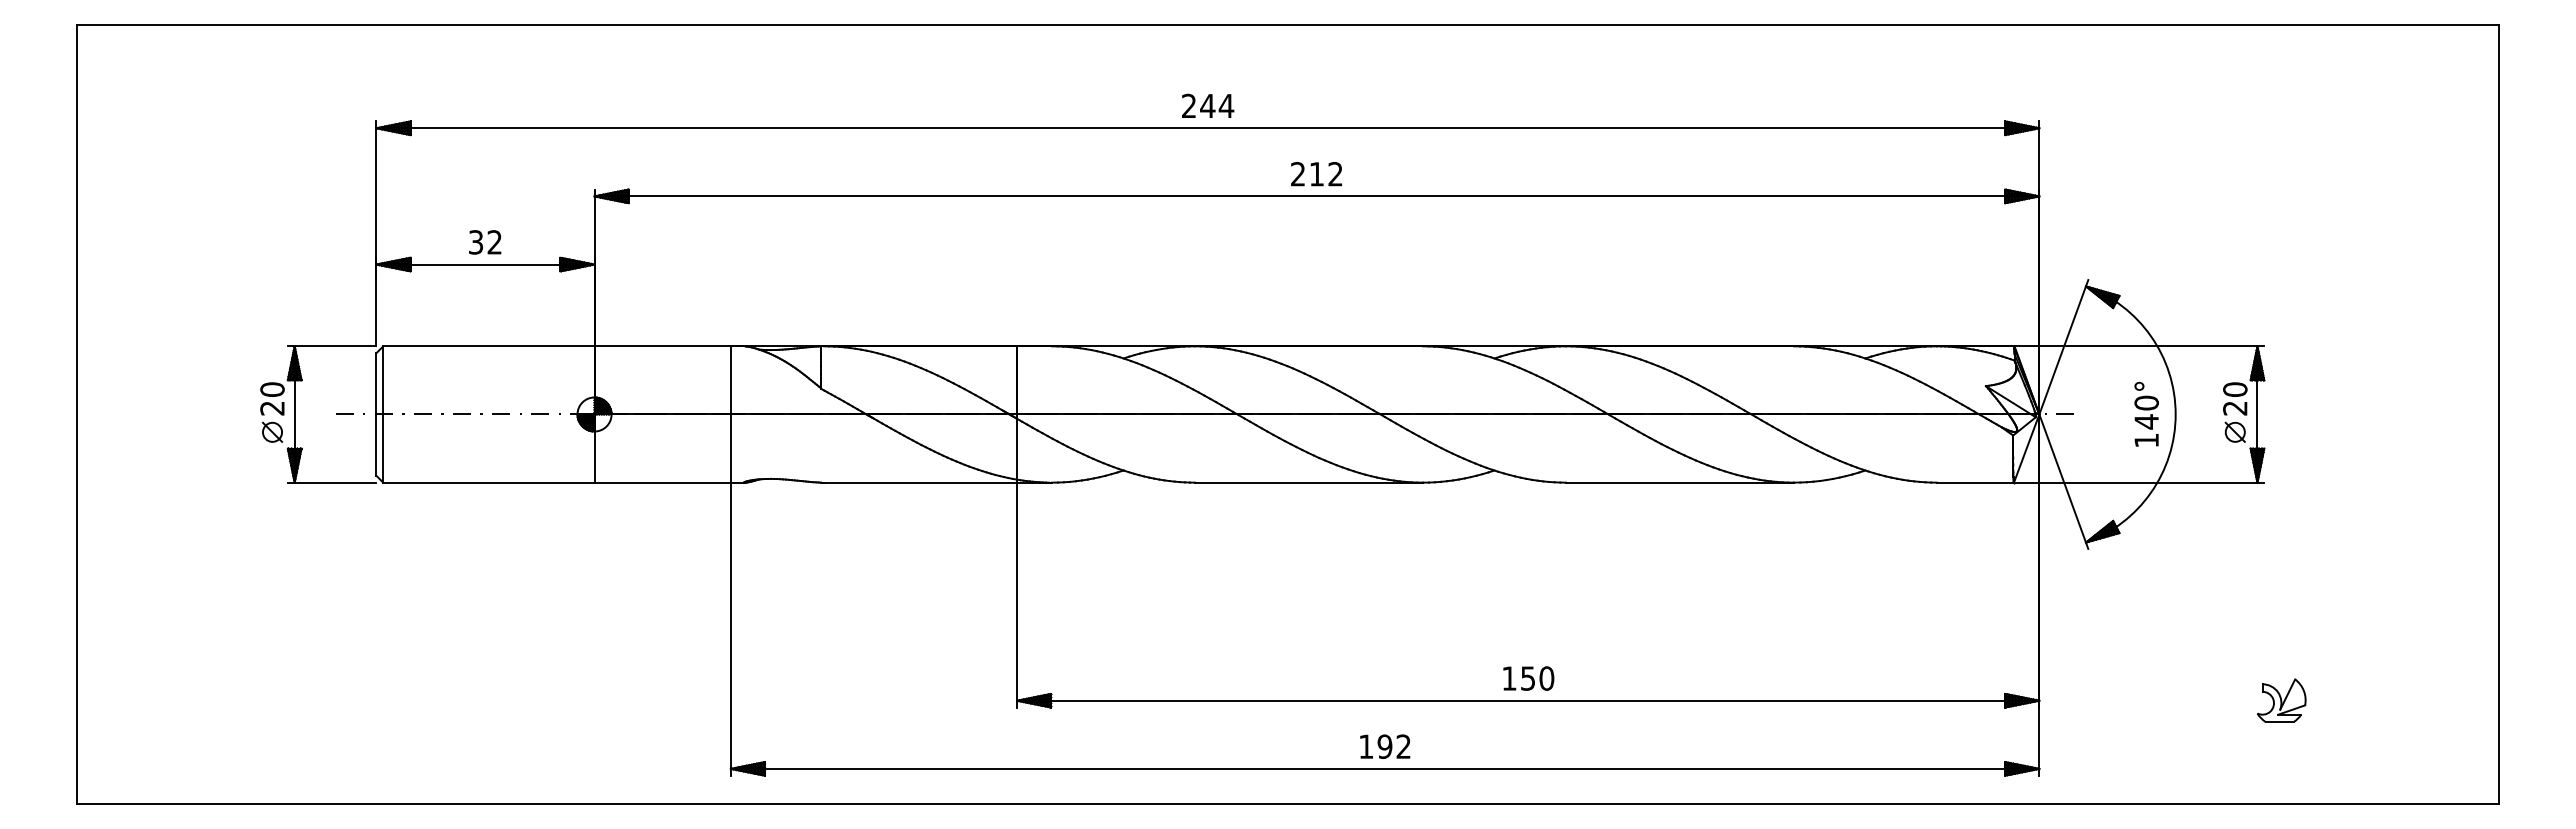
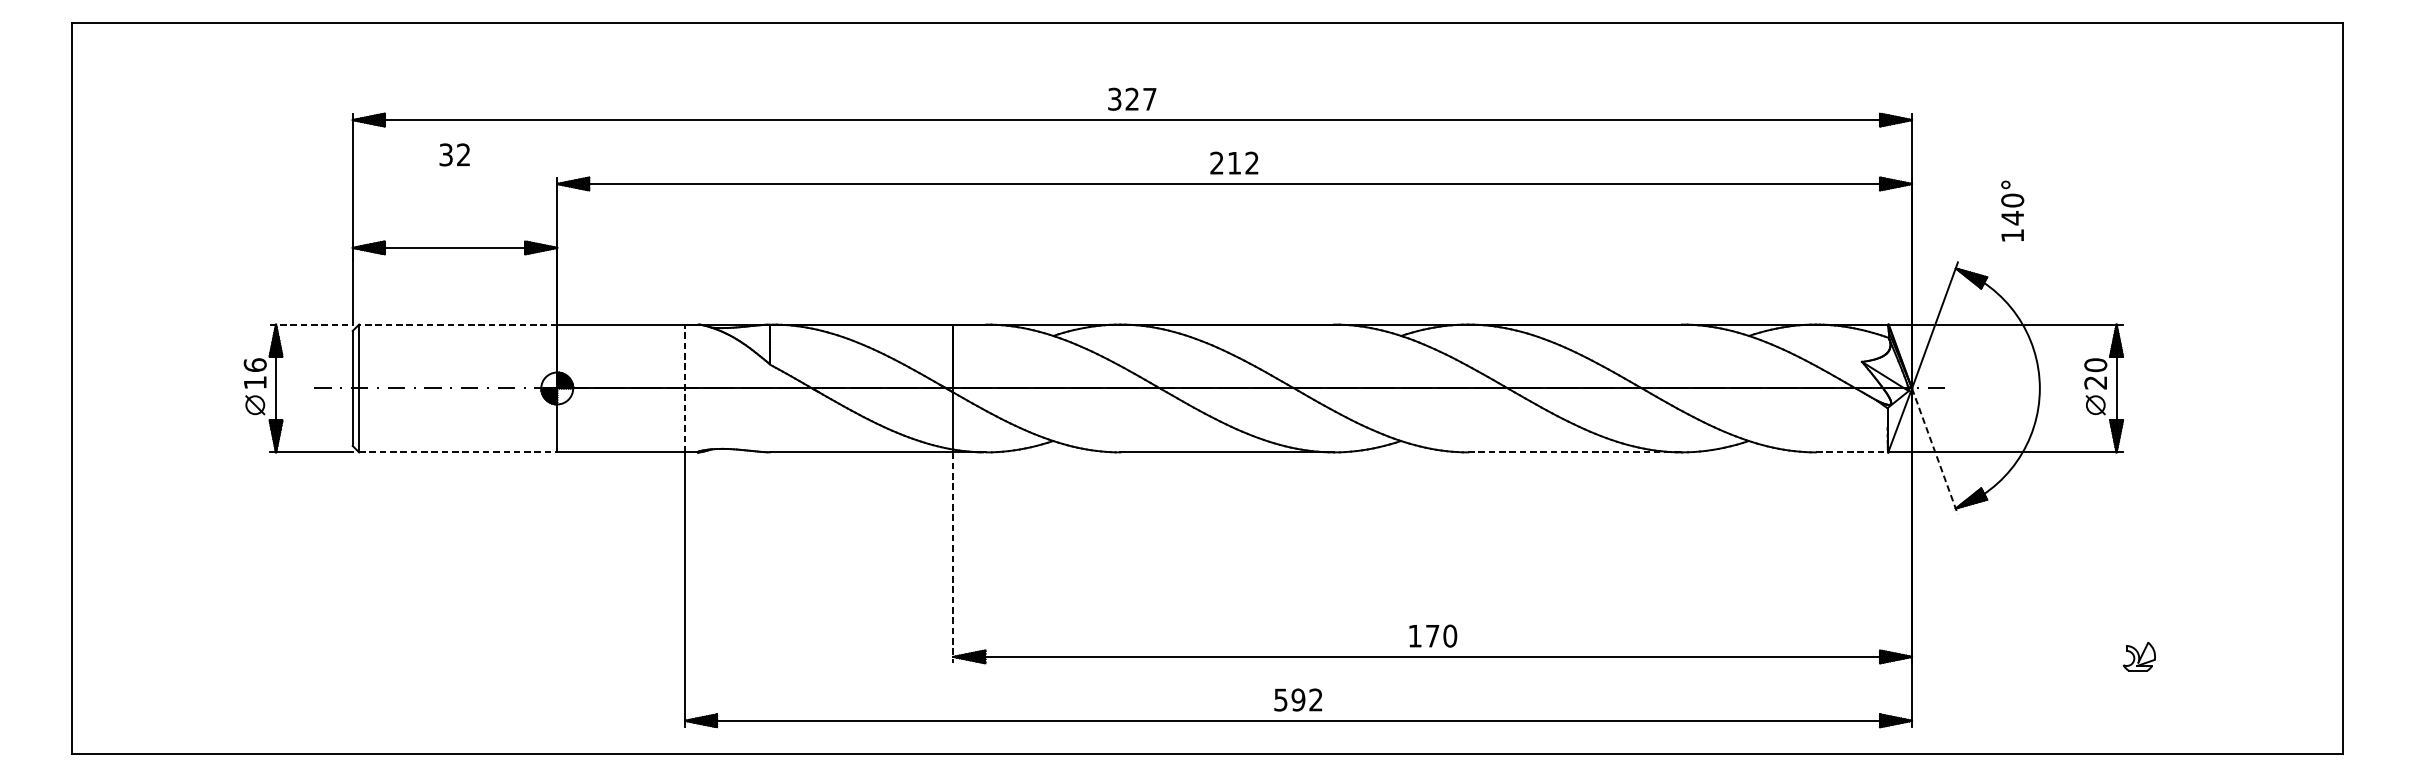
text: (1208, 105) -> (1132, 98), 244 -> 327
text: (485, 242) -> (454, 155), moved
line: (332, 346) -> (311, 324), solid -> dashed
line: (488, 346) -> (457, 324), solid -> dashed
text: (272, 398) -> (255, 373), 20 -> 16
text: (2146, 413) -> (2012, 210), moved
line: (730, 414) -> (684, 388), solid -> dashed
line: (2063, 481) -> (1934, 451), solid -> dashed
line: (488, 482) -> (457, 452), solid -> dashed
line: (1679, 482) -> (1574, 452), solid -> dashed
line: (1975, 482) -> (1852, 452), solid -> dashed
line: (1017, 595) -> (953, 558), solid -> dashed
text: (1527, 678) -> (1432, 636), 150 -> 170
part: (2281, 700) -> (2139, 656), size x0.7
text: (1366, 746) -> (1281, 699), 192 -> 592

